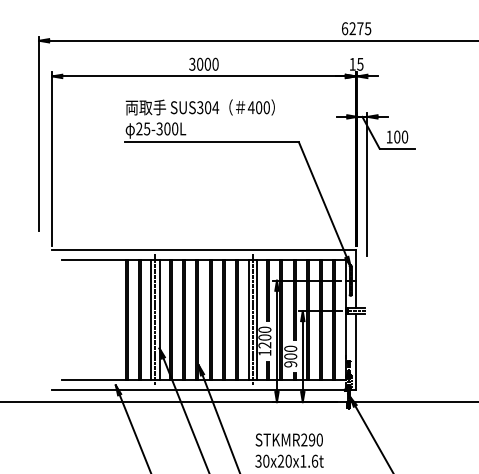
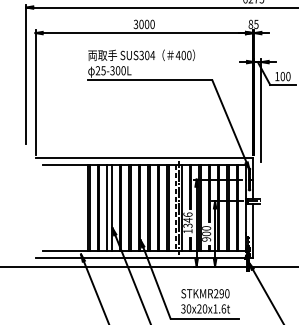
text: (352, 63) -> (250, 23), 15 -> 85
line: (155, 319) -> (109, 207), removed
line: (248, 320) -> (176, 208), solid -> dashed
text: (264, 337) -> (187, 220), 1200 -> 1346

